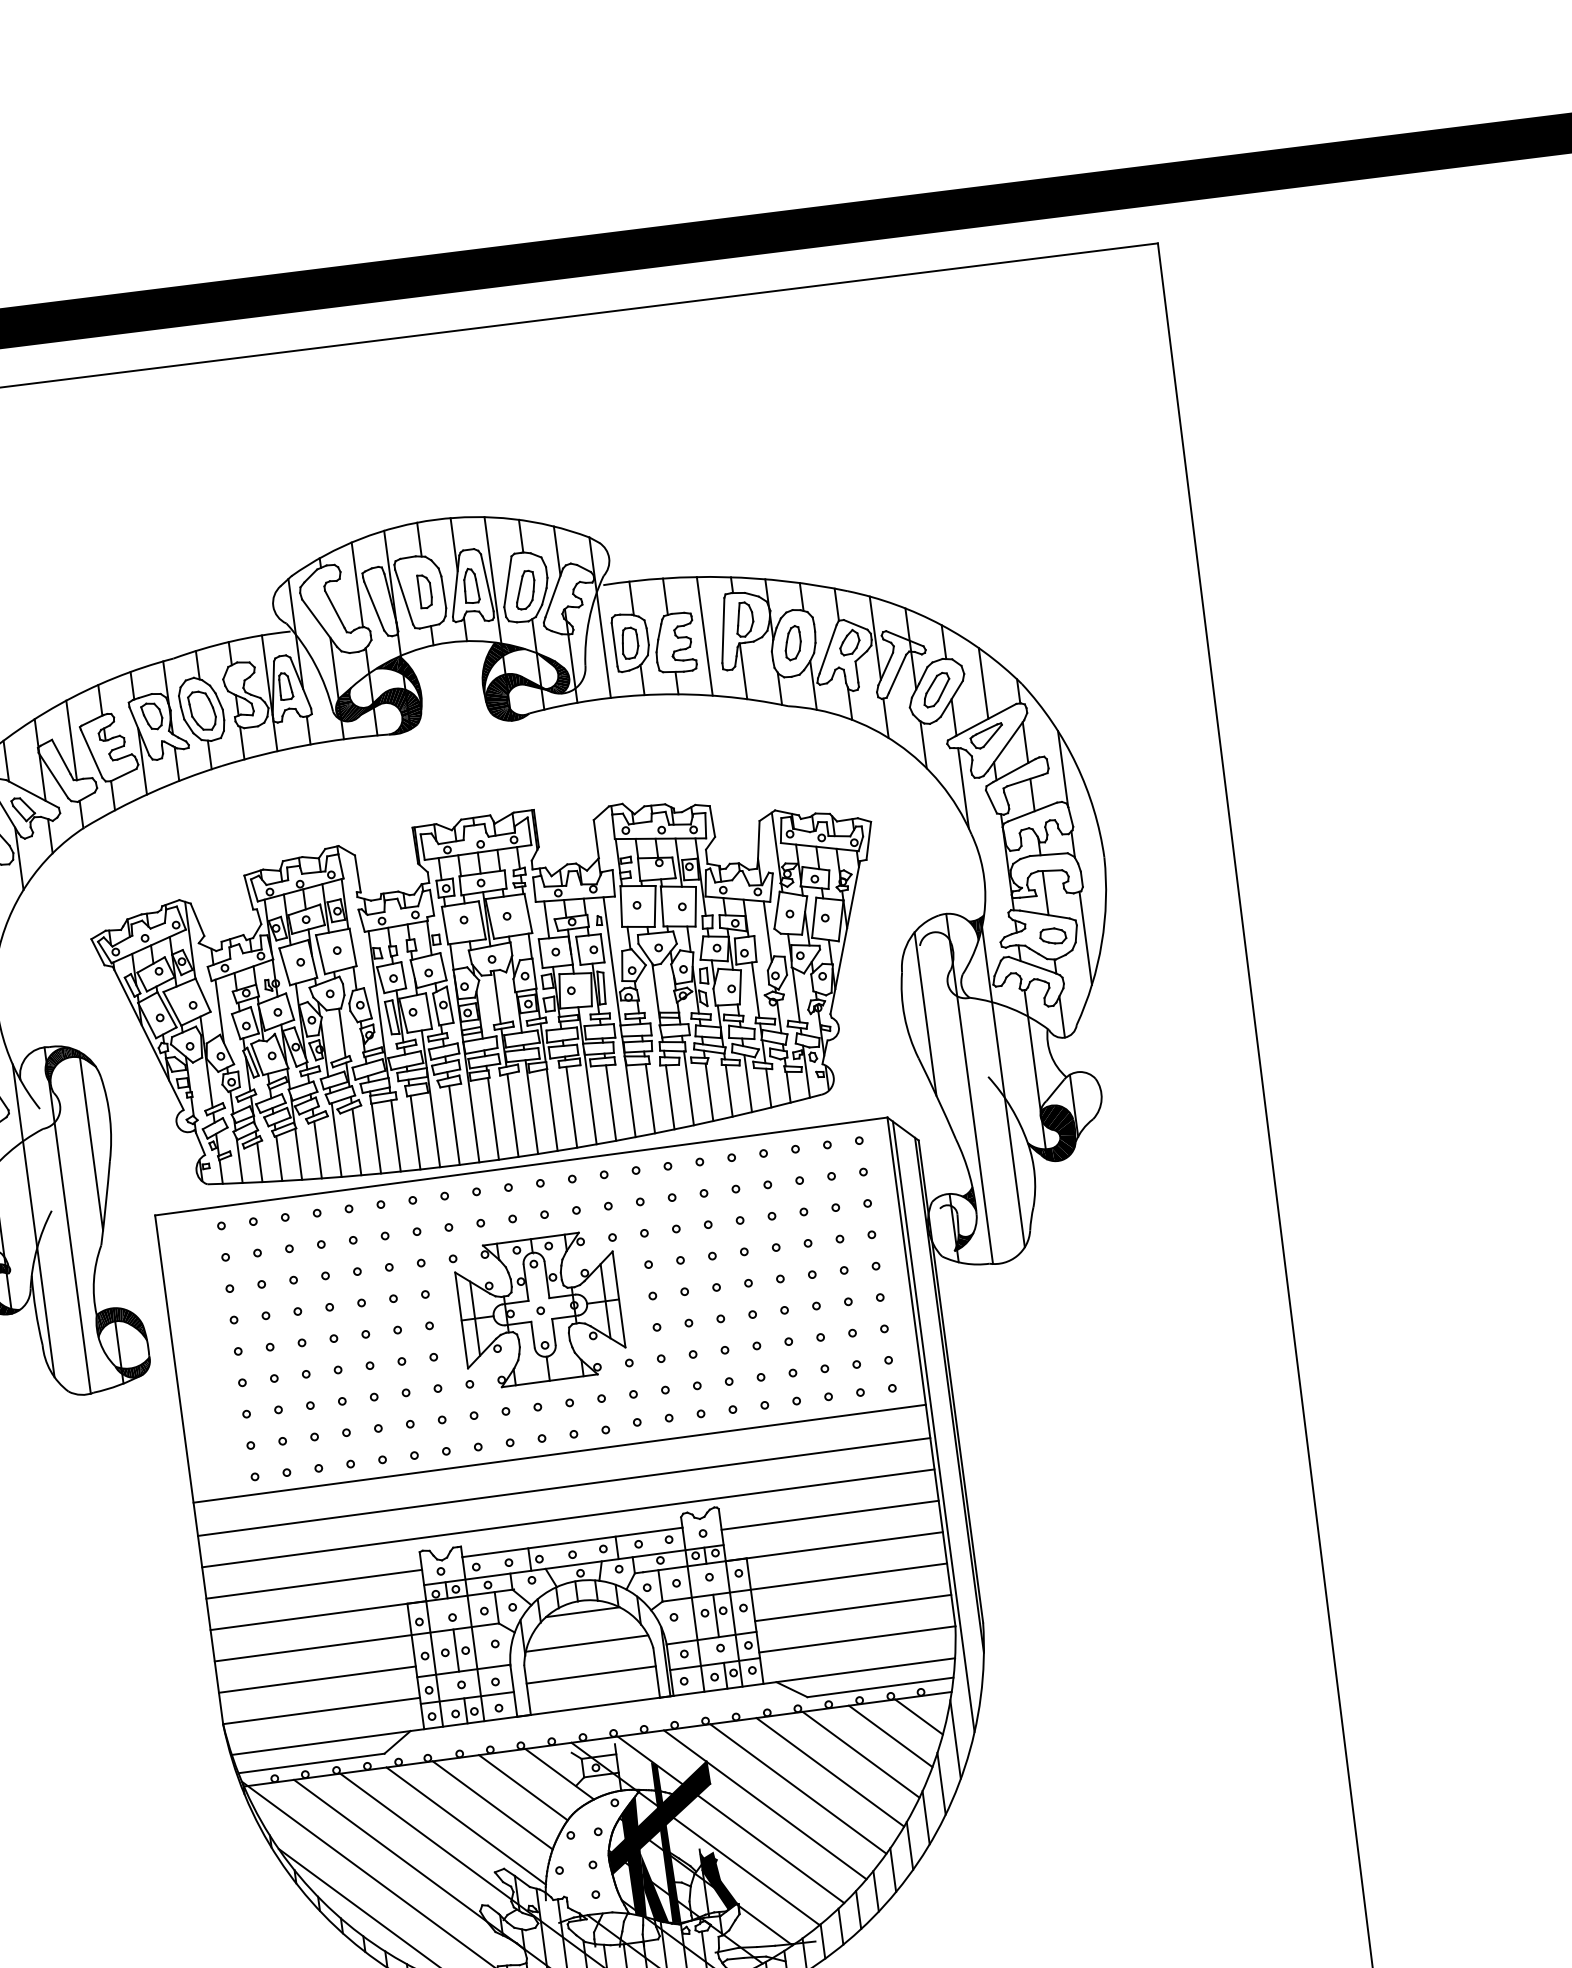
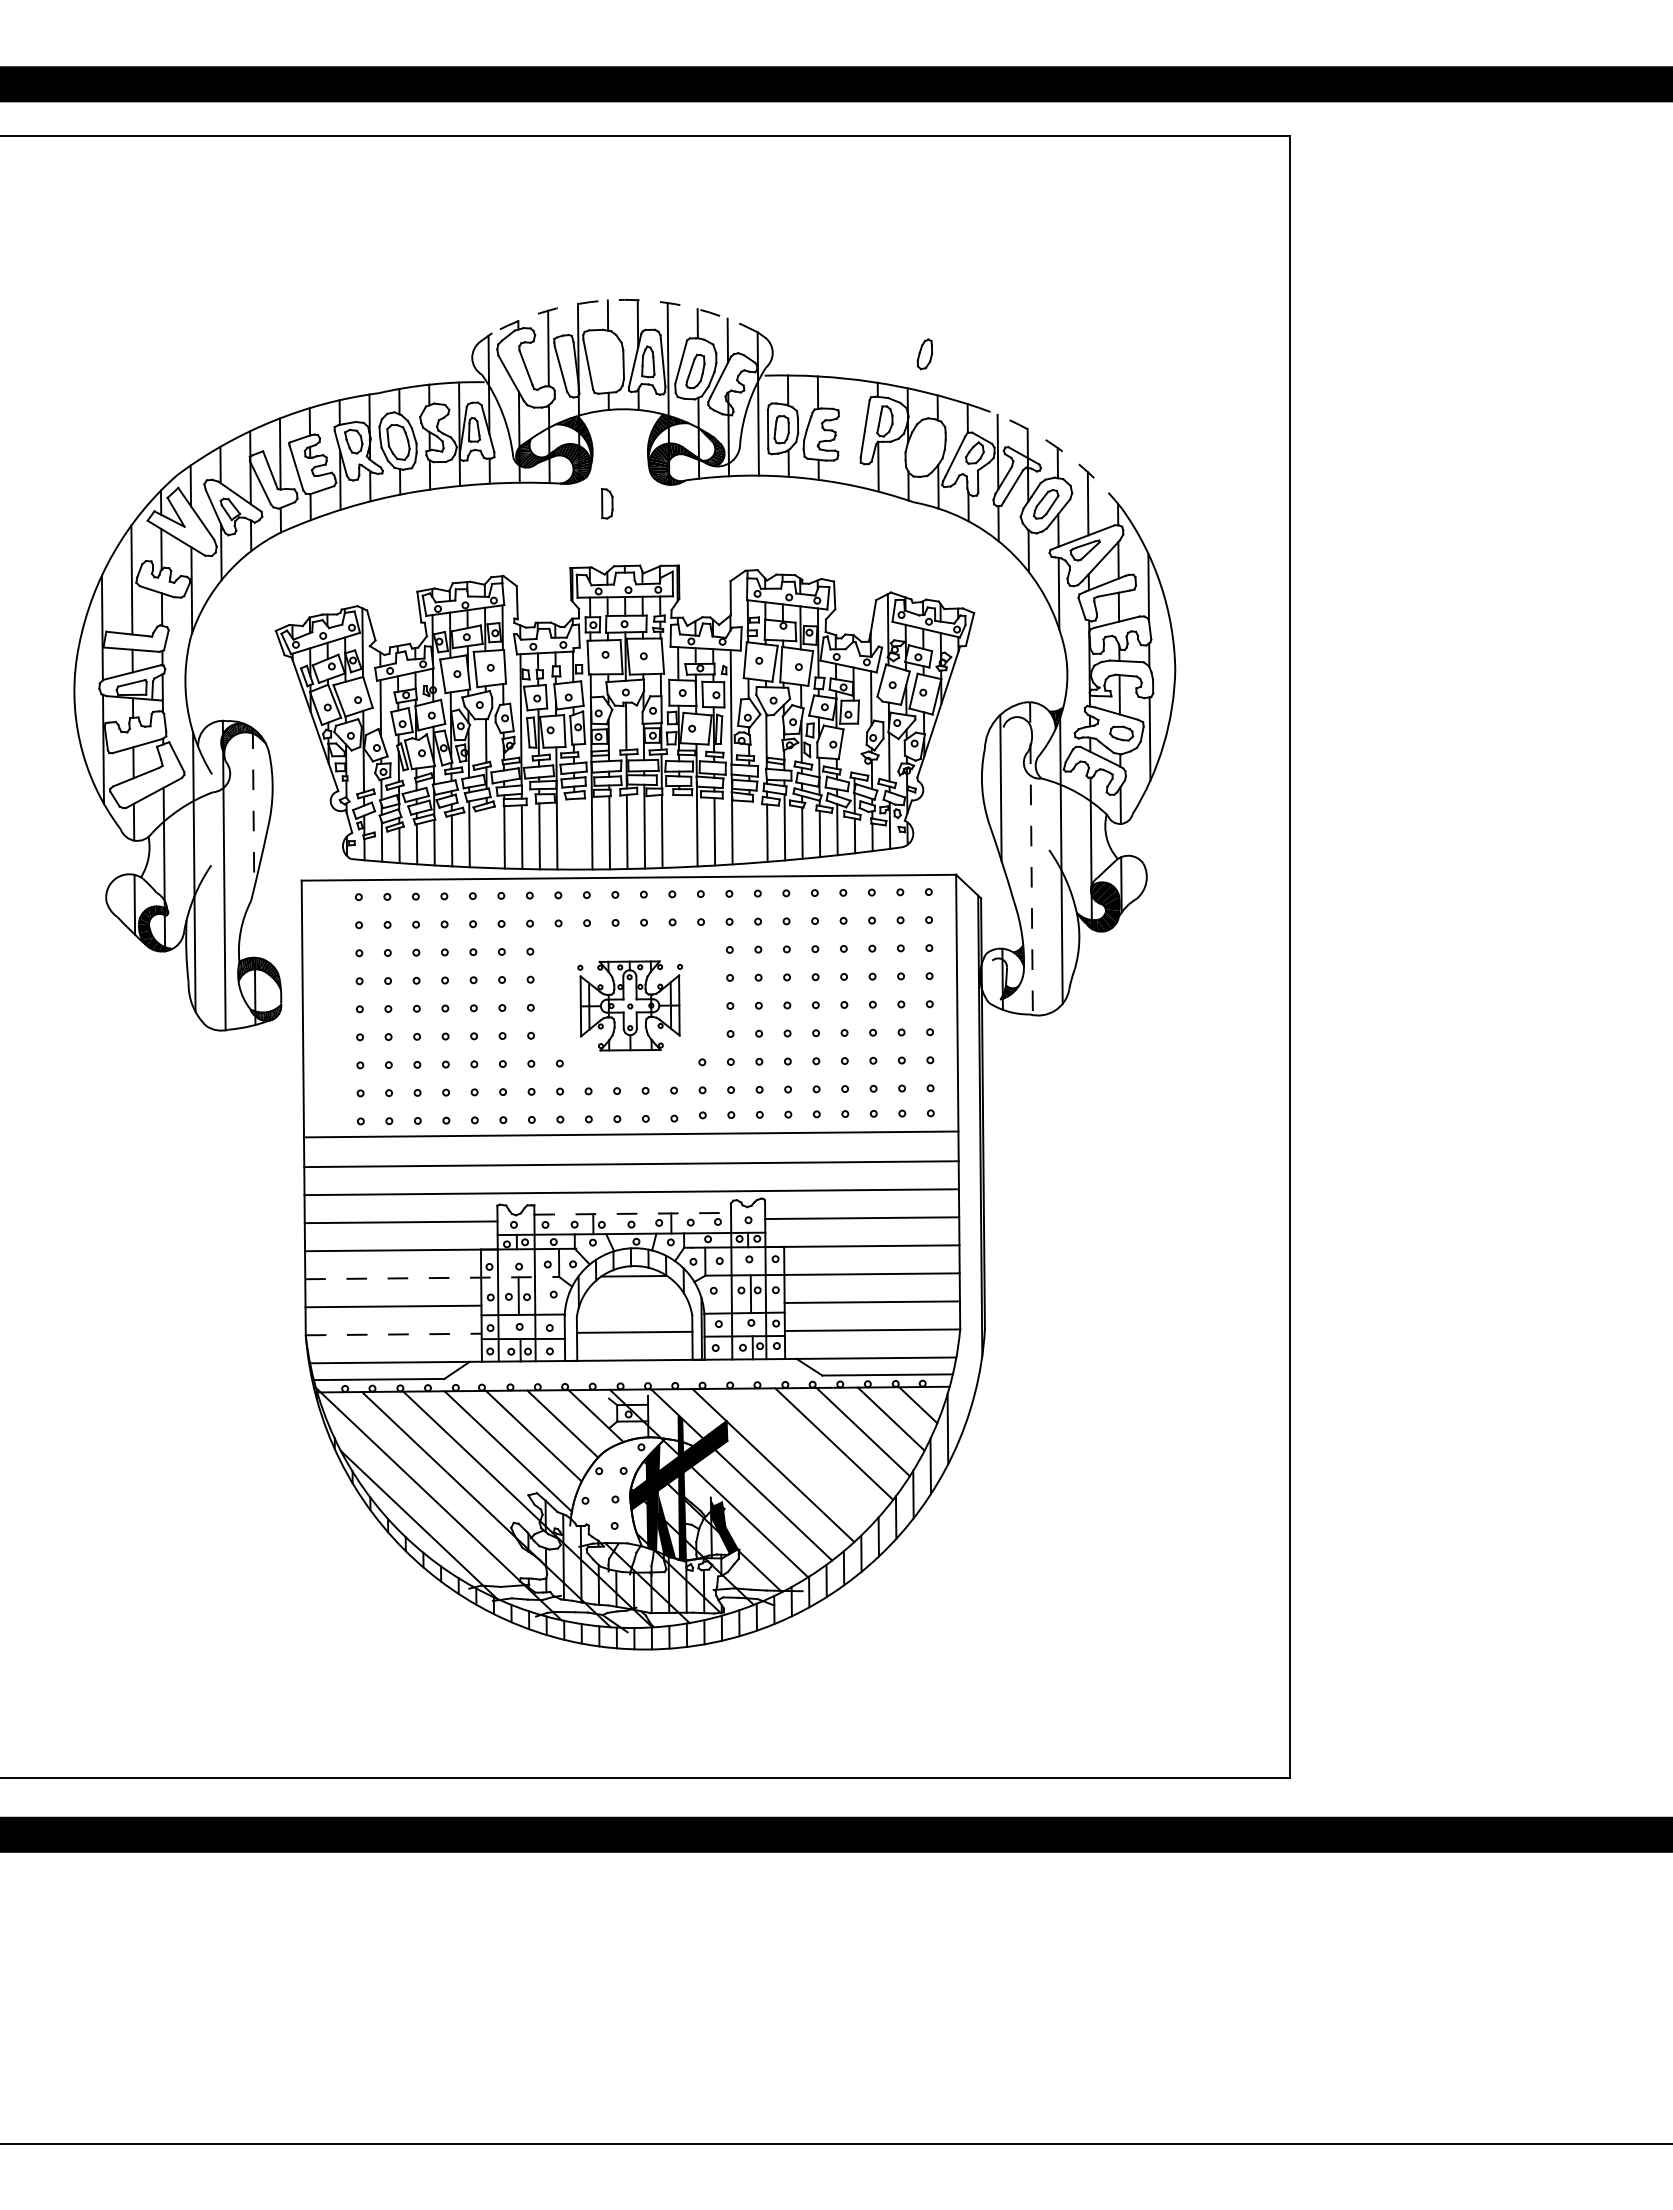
arc: (435, 519) -> (624, 299), solid -> dashed
part: (425, 591) -> (607, 503), moved
arc: (941, 624) -> (1057, 447), solid -> dashed
line: (703, 636) -> (847, 431), removed
part: (792, 643) -> (924, 354), moved
line: (755, 990) -> (854, 748), removed
line: (969, 1089) -> (1031, 859), solid -> dashed
line: (650, 1098) -> (749, 832), removed
line: (571, 1107) -> (679, 831), removed
line: (454, 1124) -> (574, 833), removed
line: (91, 1141) -> (253, 808), solid -> dashed
line: (356, 1141) -> (486, 837), removed
part: (540, 1309) -> (630, 1005), size x0.7
line: (933, 1426) -> (962, 1151), removed
line: (573, 1541) -> (633, 1213), solid -> dashed
line: (357, 1642) -> (432, 1278), solid -> dashed
line: (586, 1642) -> (634, 1303), removed
line: (321, 1711) -> (393, 1334), solid -> dashed
line: (797, 1788) -> (803, 1454), removed

